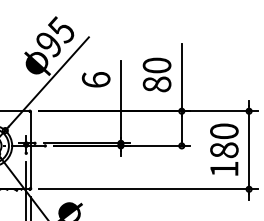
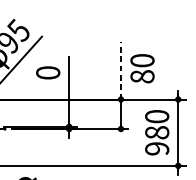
text: (156, 74) -> (142, 68), moved
line: (181, 77) -> (120, 70), solid -> dashed
text: (95, 79) -> (47, 72), 6 -> 0
text: (224, 169) -> (157, 149), 180 -> 980

